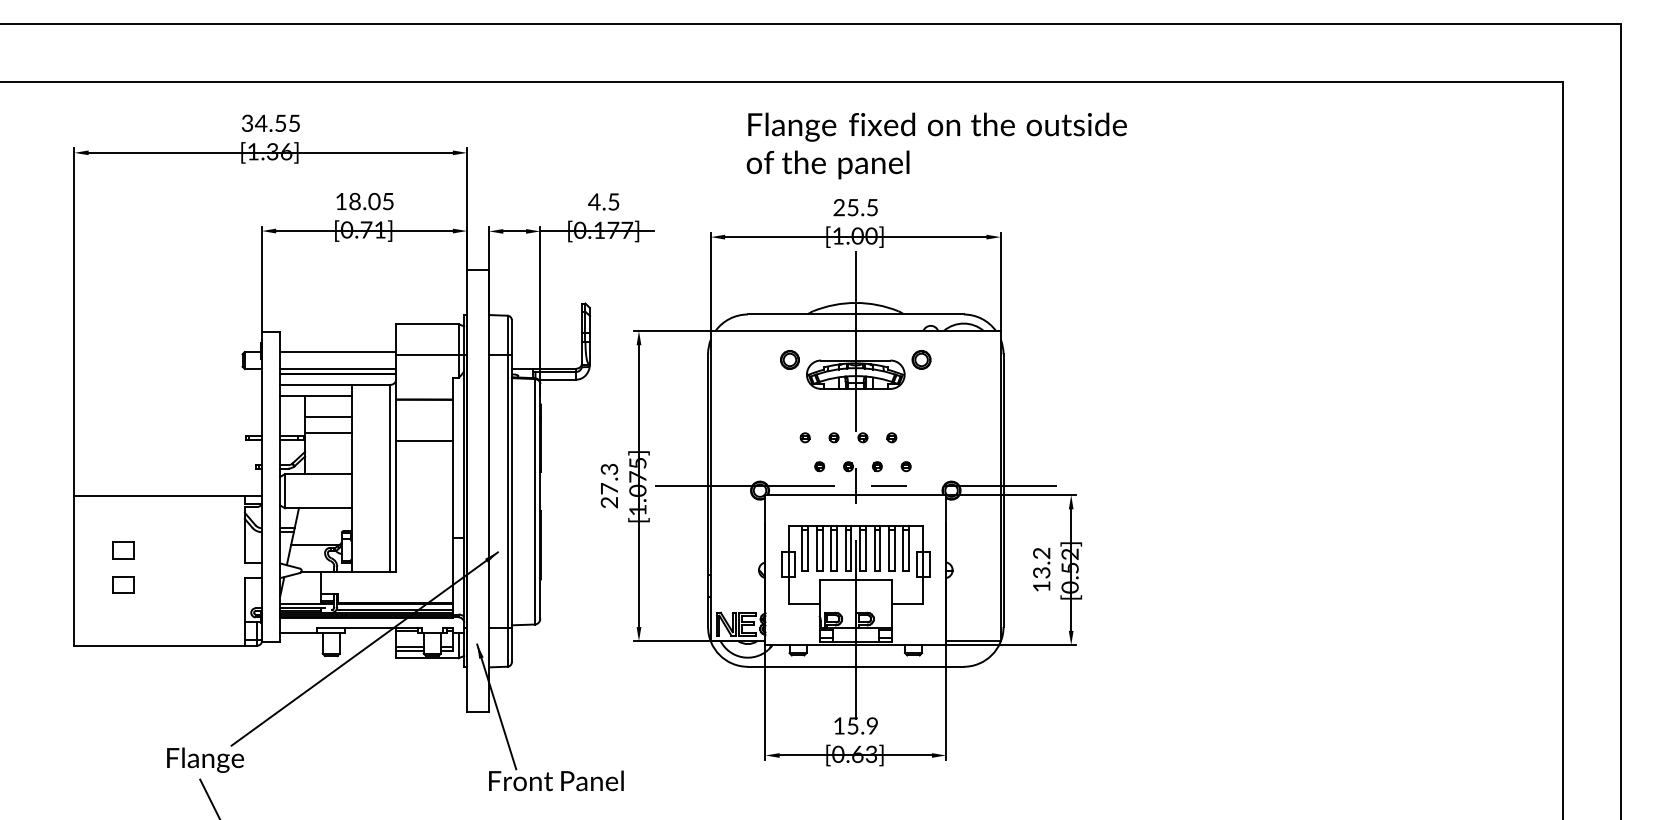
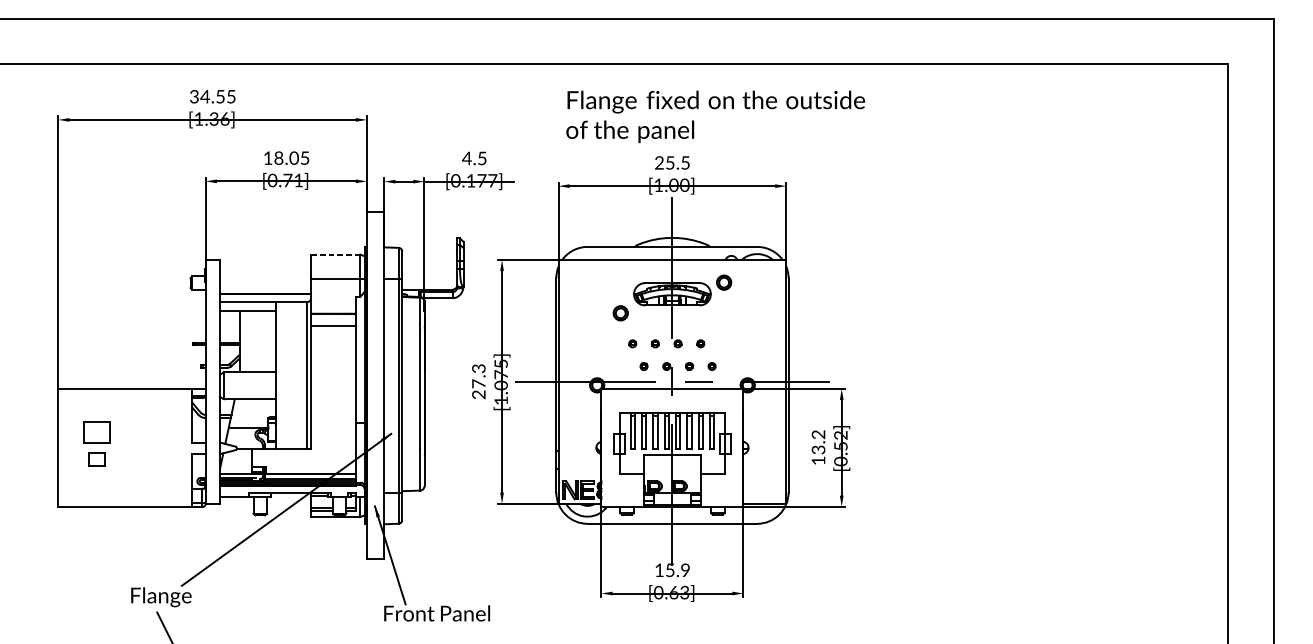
text: (936, 145) -> (715, 116), moved
line: (426, 324) -> (335, 254), solid -> dashed
line: (338, 352) -> (265, 276), removed
part: (789, 359) -> (620, 312), moved
line: (338, 369) -> (265, 290), removed
line: (328, 417) -> (258, 327), removed
line: (328, 433) -> (258, 340), removed
line: (424, 441) -> (333, 326), moved
part: (123, 550) -> (96, 432), size x1.6

